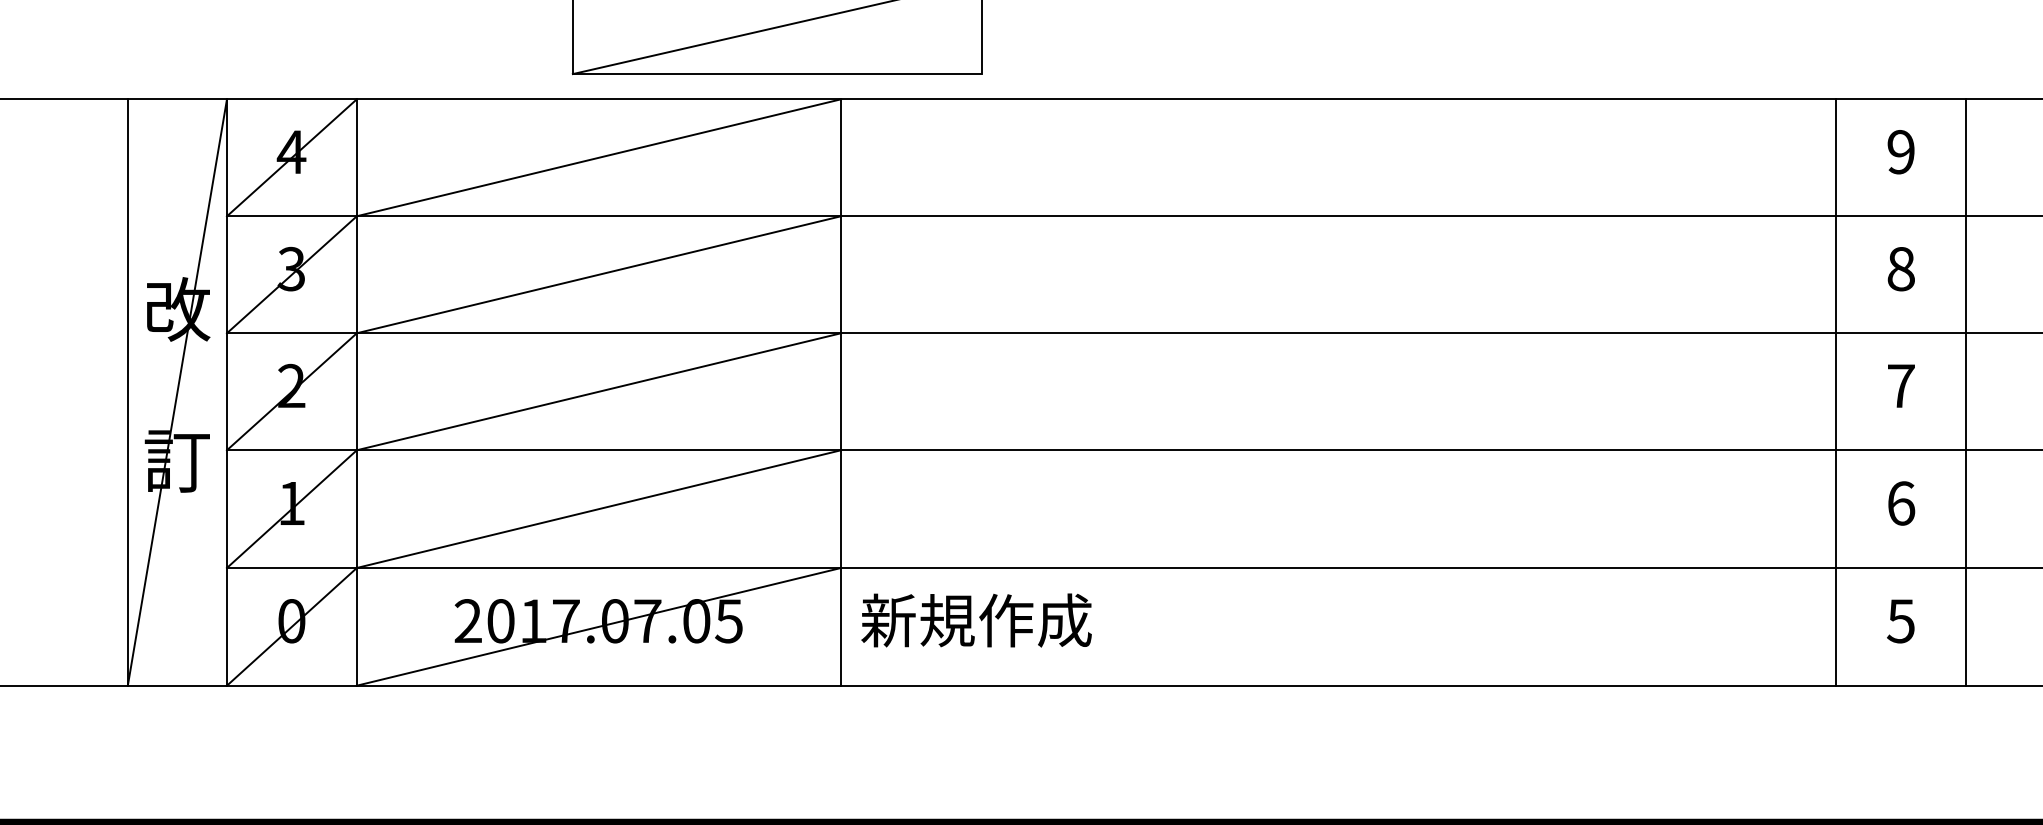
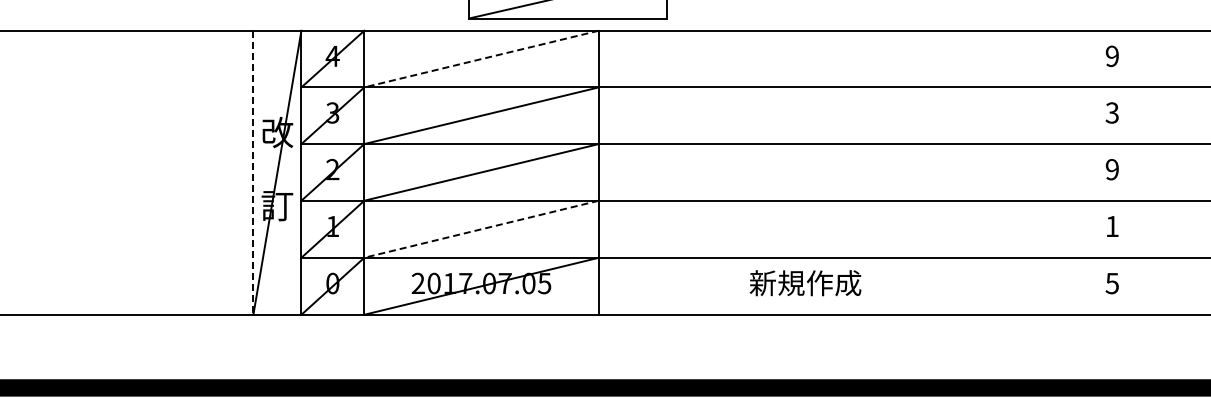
line: (598, 158) -> (481, 59), solid -> dashed
text: (1899, 268) -> (1111, 112), 8 -> 3
text: (1899, 385) -> (1111, 169), 7 -> 9
line: (1837, 391) -> (1081, 172), removed
line: (1965, 391) -> (1143, 172), removed
line: (128, 394) -> (253, 173), solid -> dashed
text: (1901, 503) -> (1112, 226), 6 -> 1
line: (598, 509) -> (481, 229), solid -> dashed
text: (976, 621) -> (805, 283), moved

